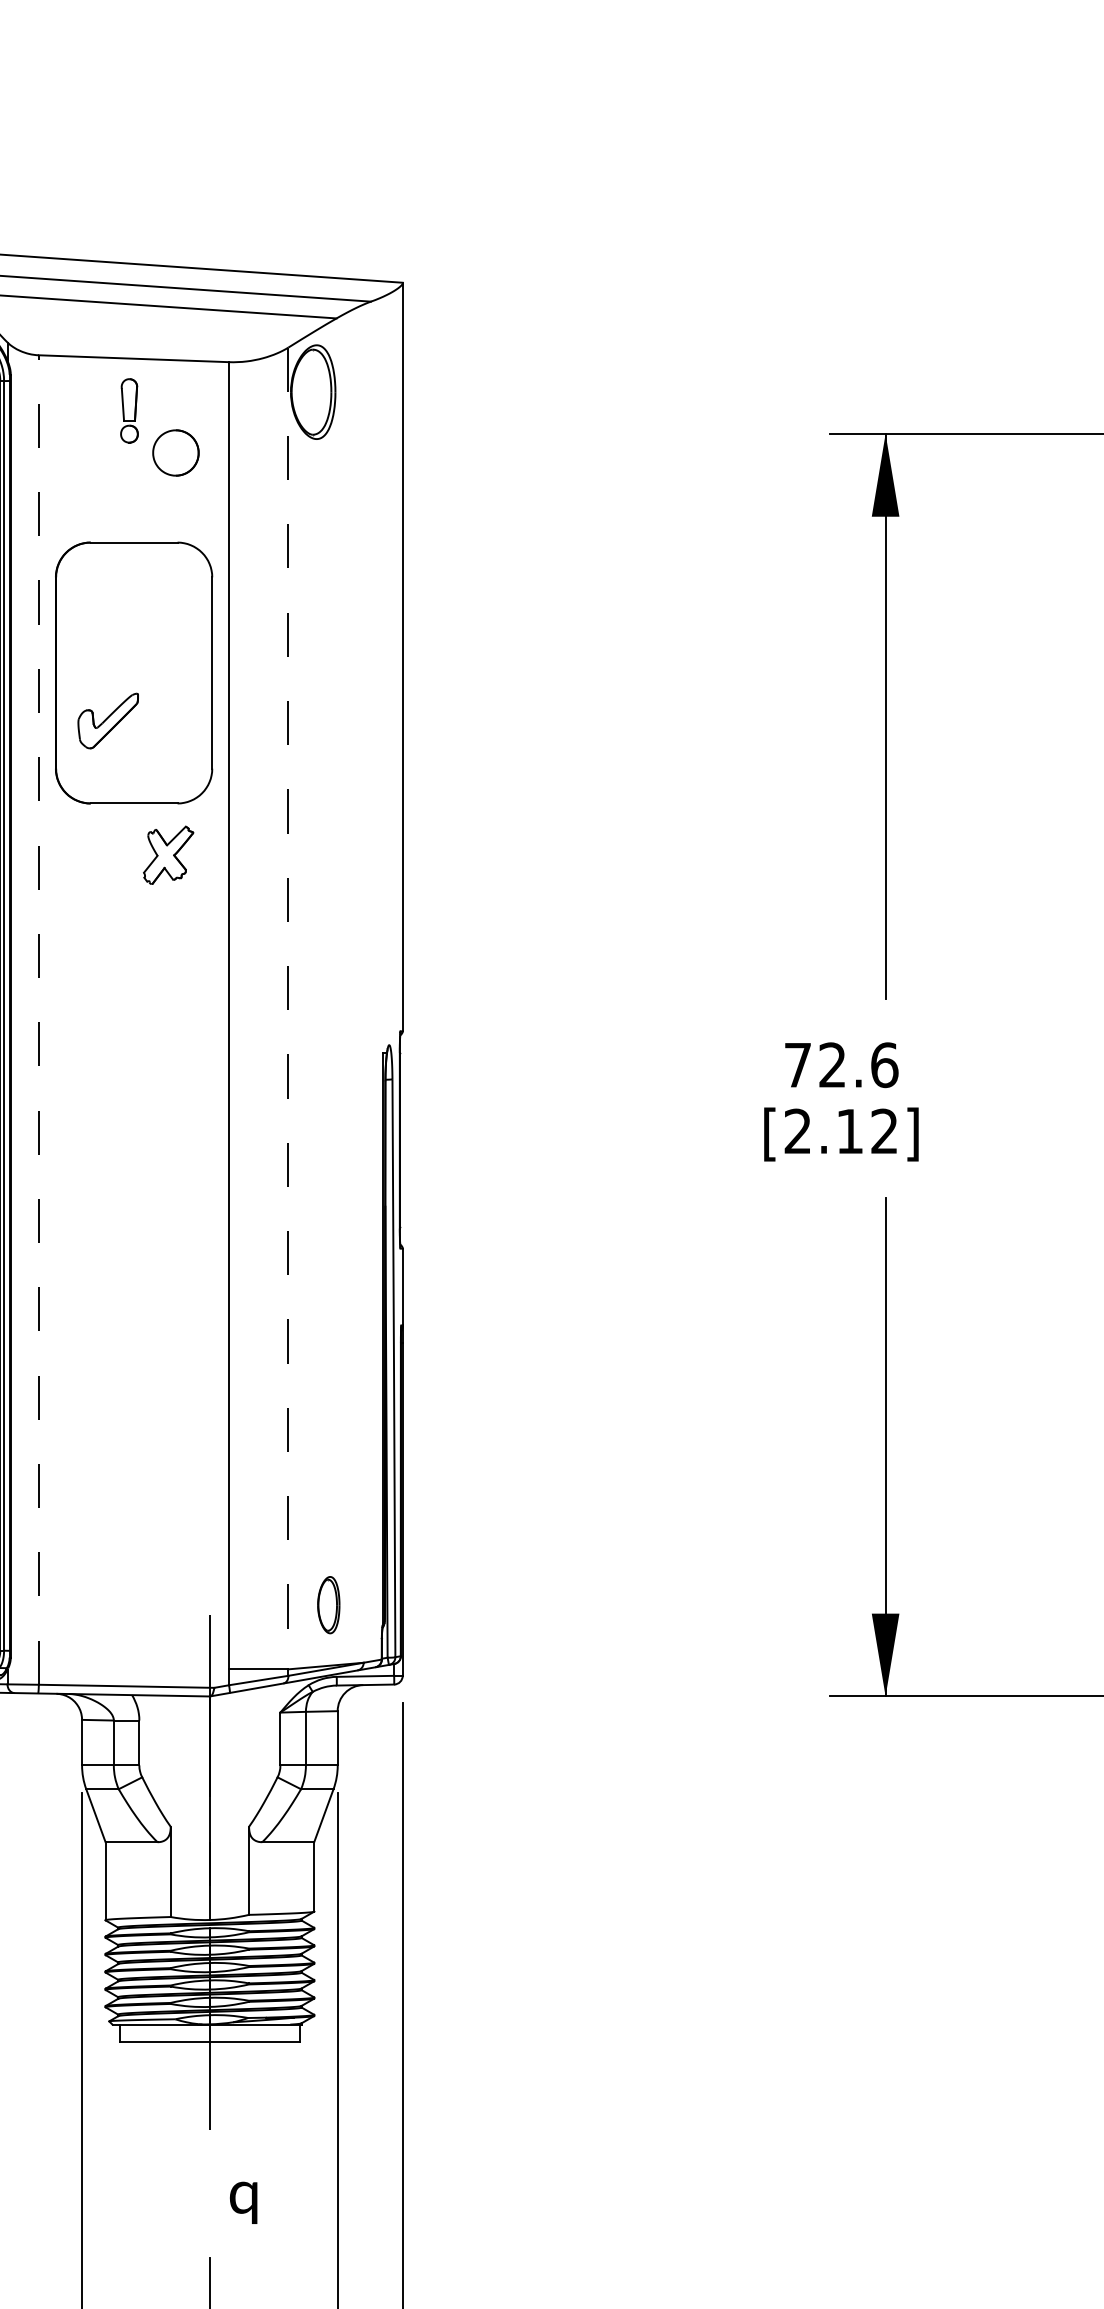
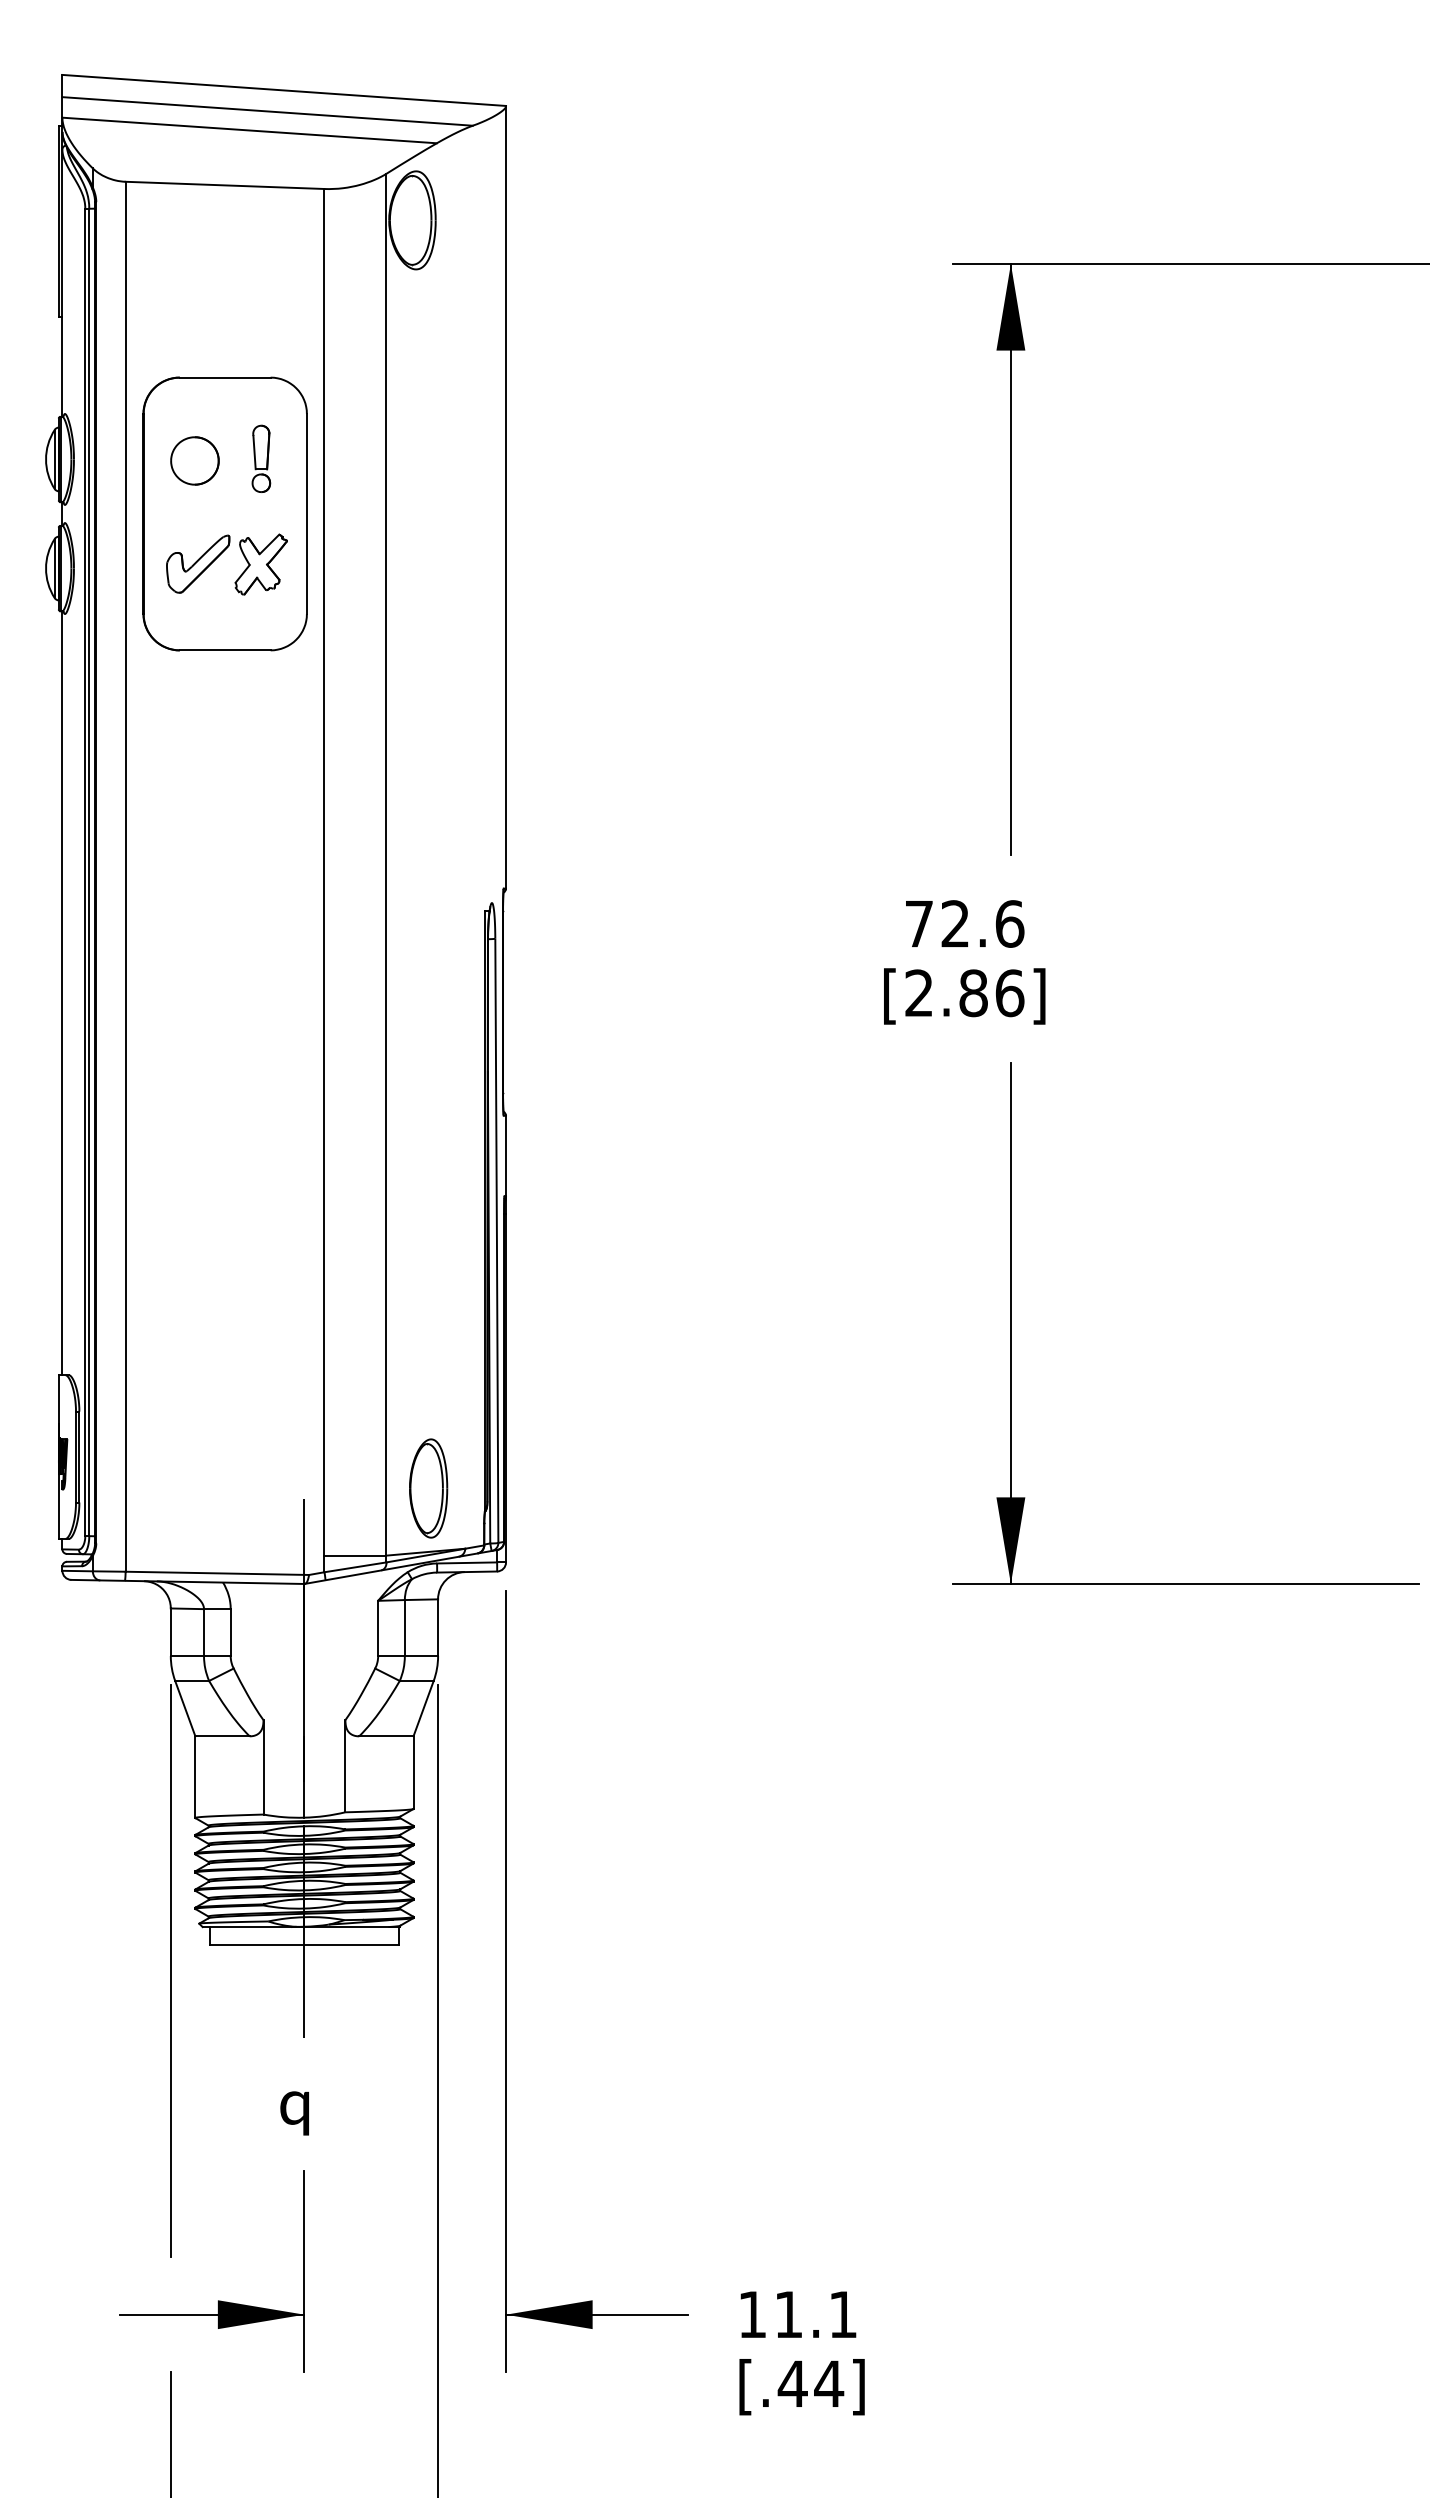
part: (129, 410) -> (261, 458), moved
part: (175, 452) -> (194, 460), moved
part: (167, 855) -> (260, 564), moved
line: (288, 1008) -> (386, 864), dashed -> solid
line: (38, 1019) -> (125, 876), dashed -> solid
text: (867, 1131) -> (991, 993), [2.12] -> [2.86]
part: (328, 1605) -> (428, 1488), size x1.67
text: (243, 2202) -> (294, 2113), moved

